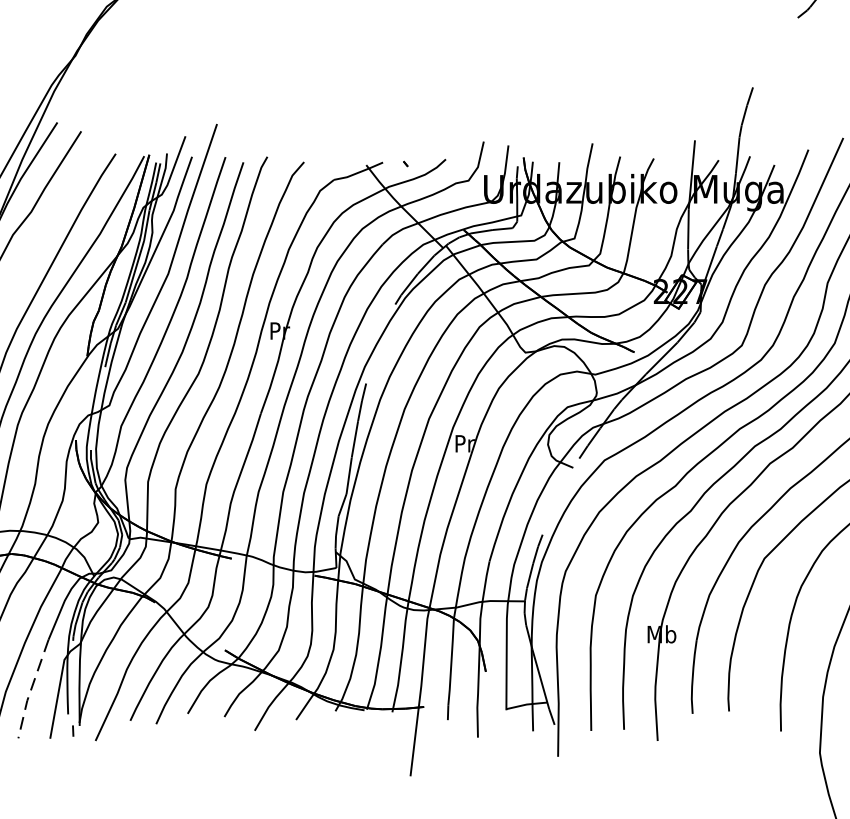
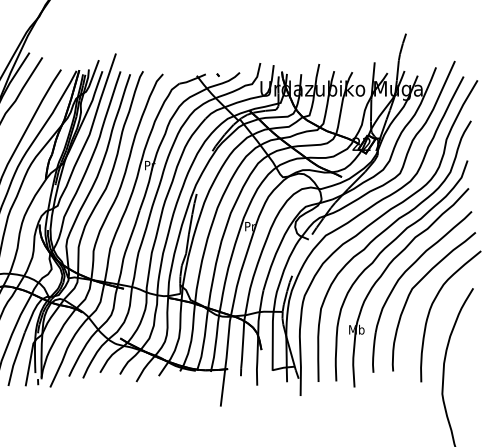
line: (31, 691) -> (15, 360), dashed -> solid

